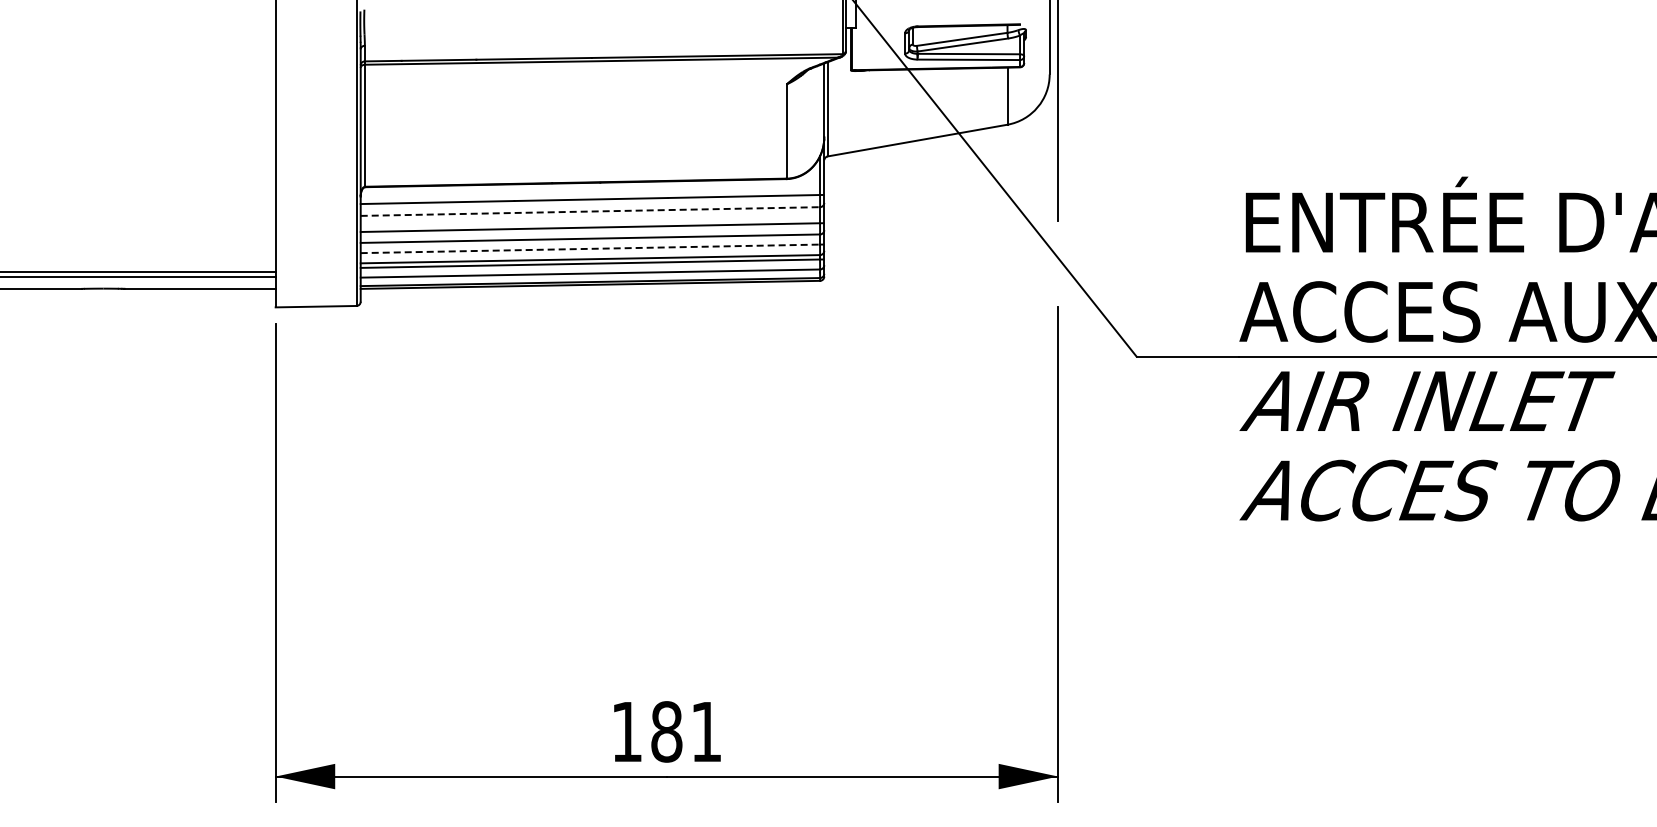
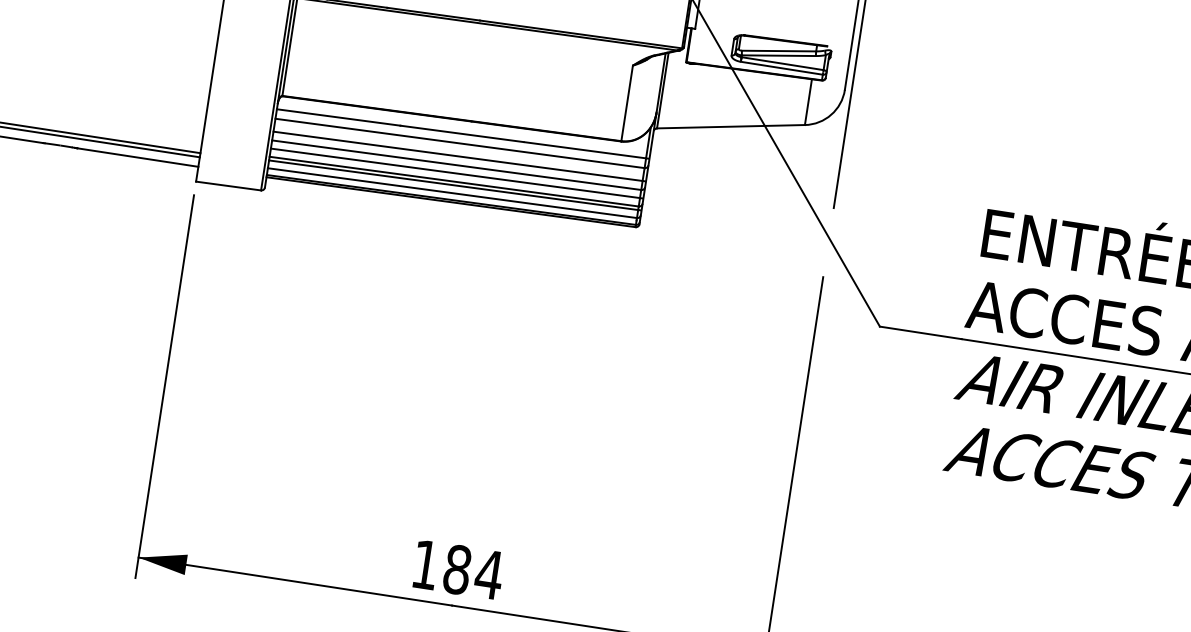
line: (590, 211) -> (460, 143), dashed -> solid
line: (590, 248) -> (455, 173), dashed -> solid
text: (705, 731) -> (488, 574), 181 -> 184

